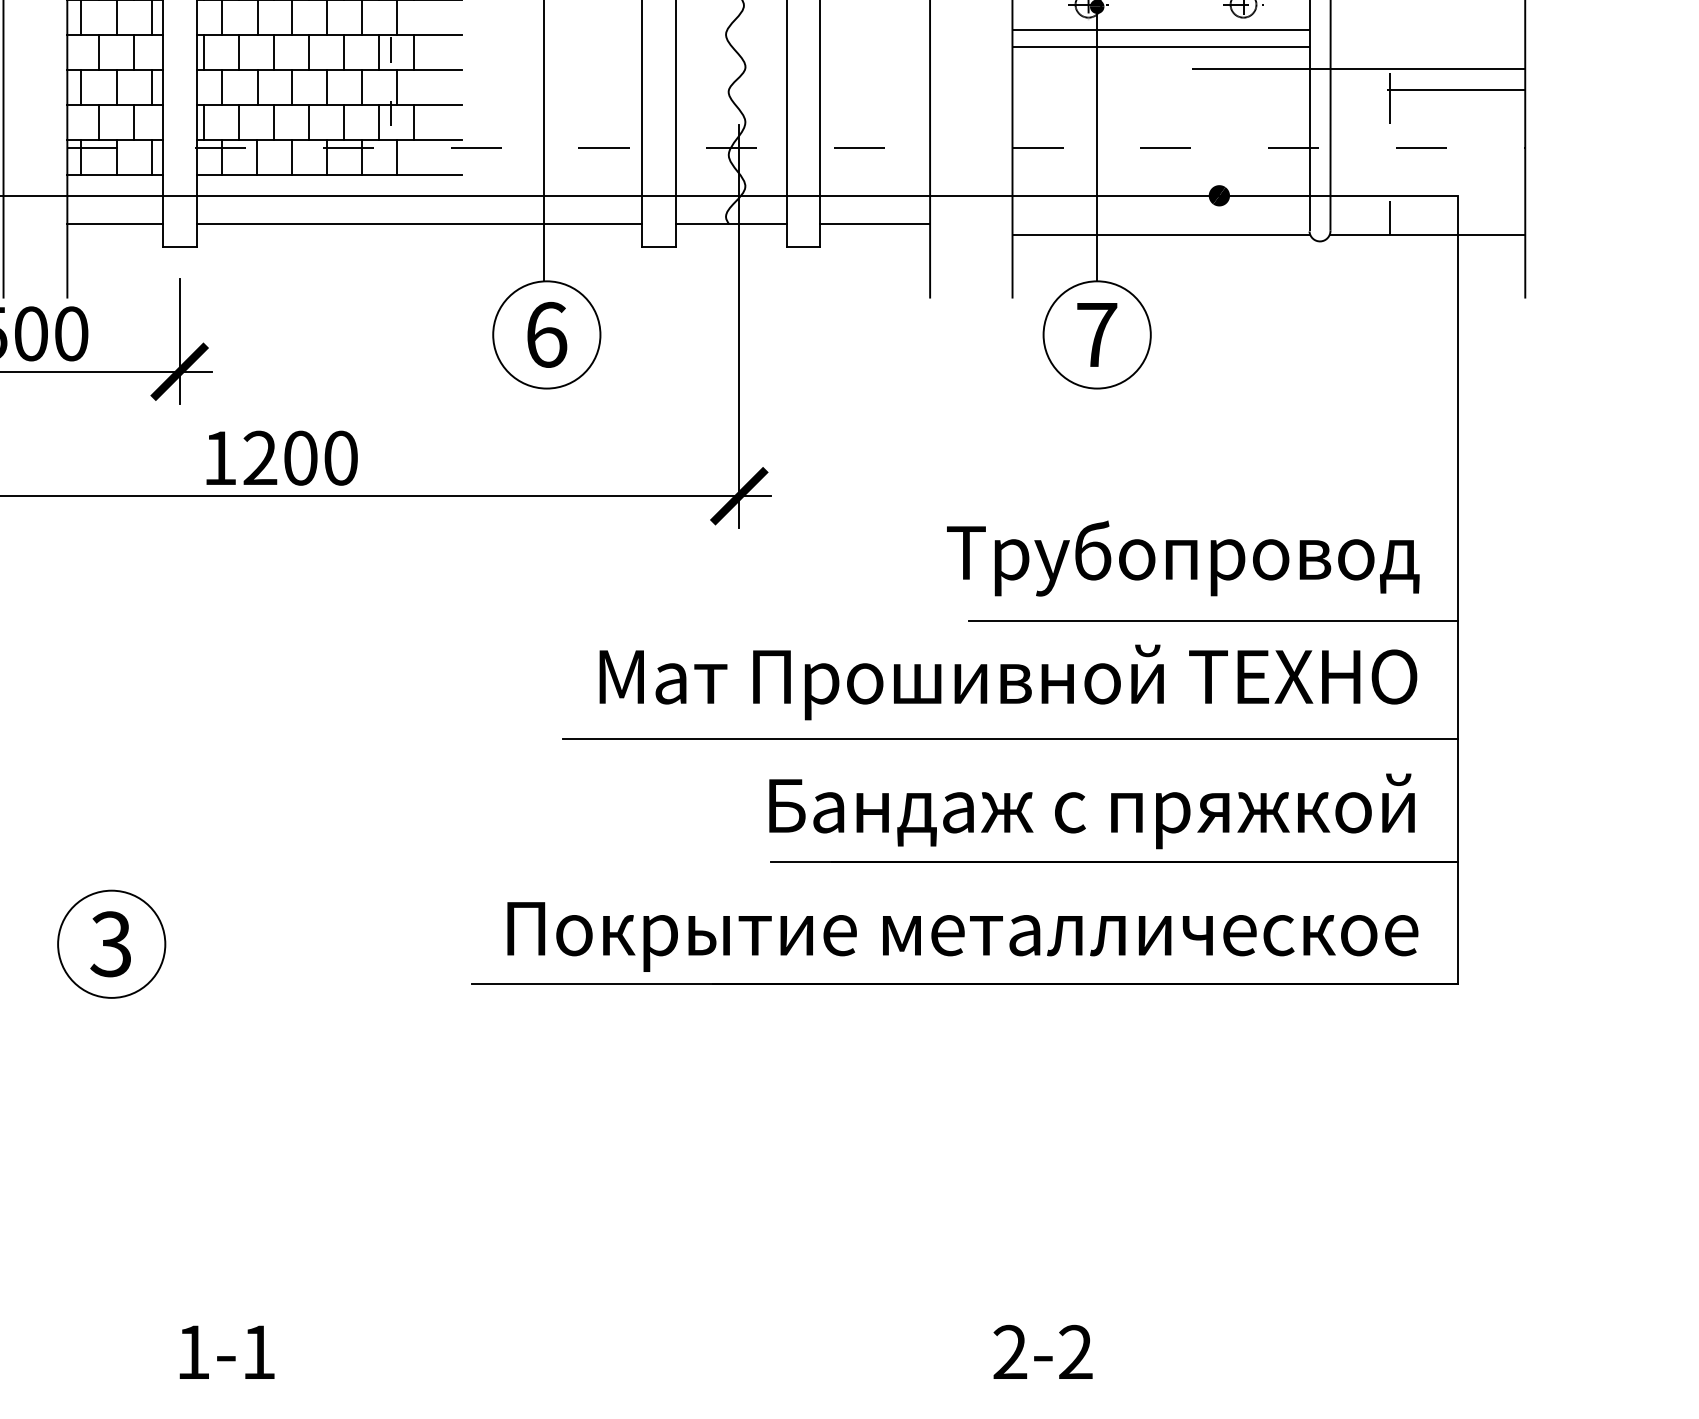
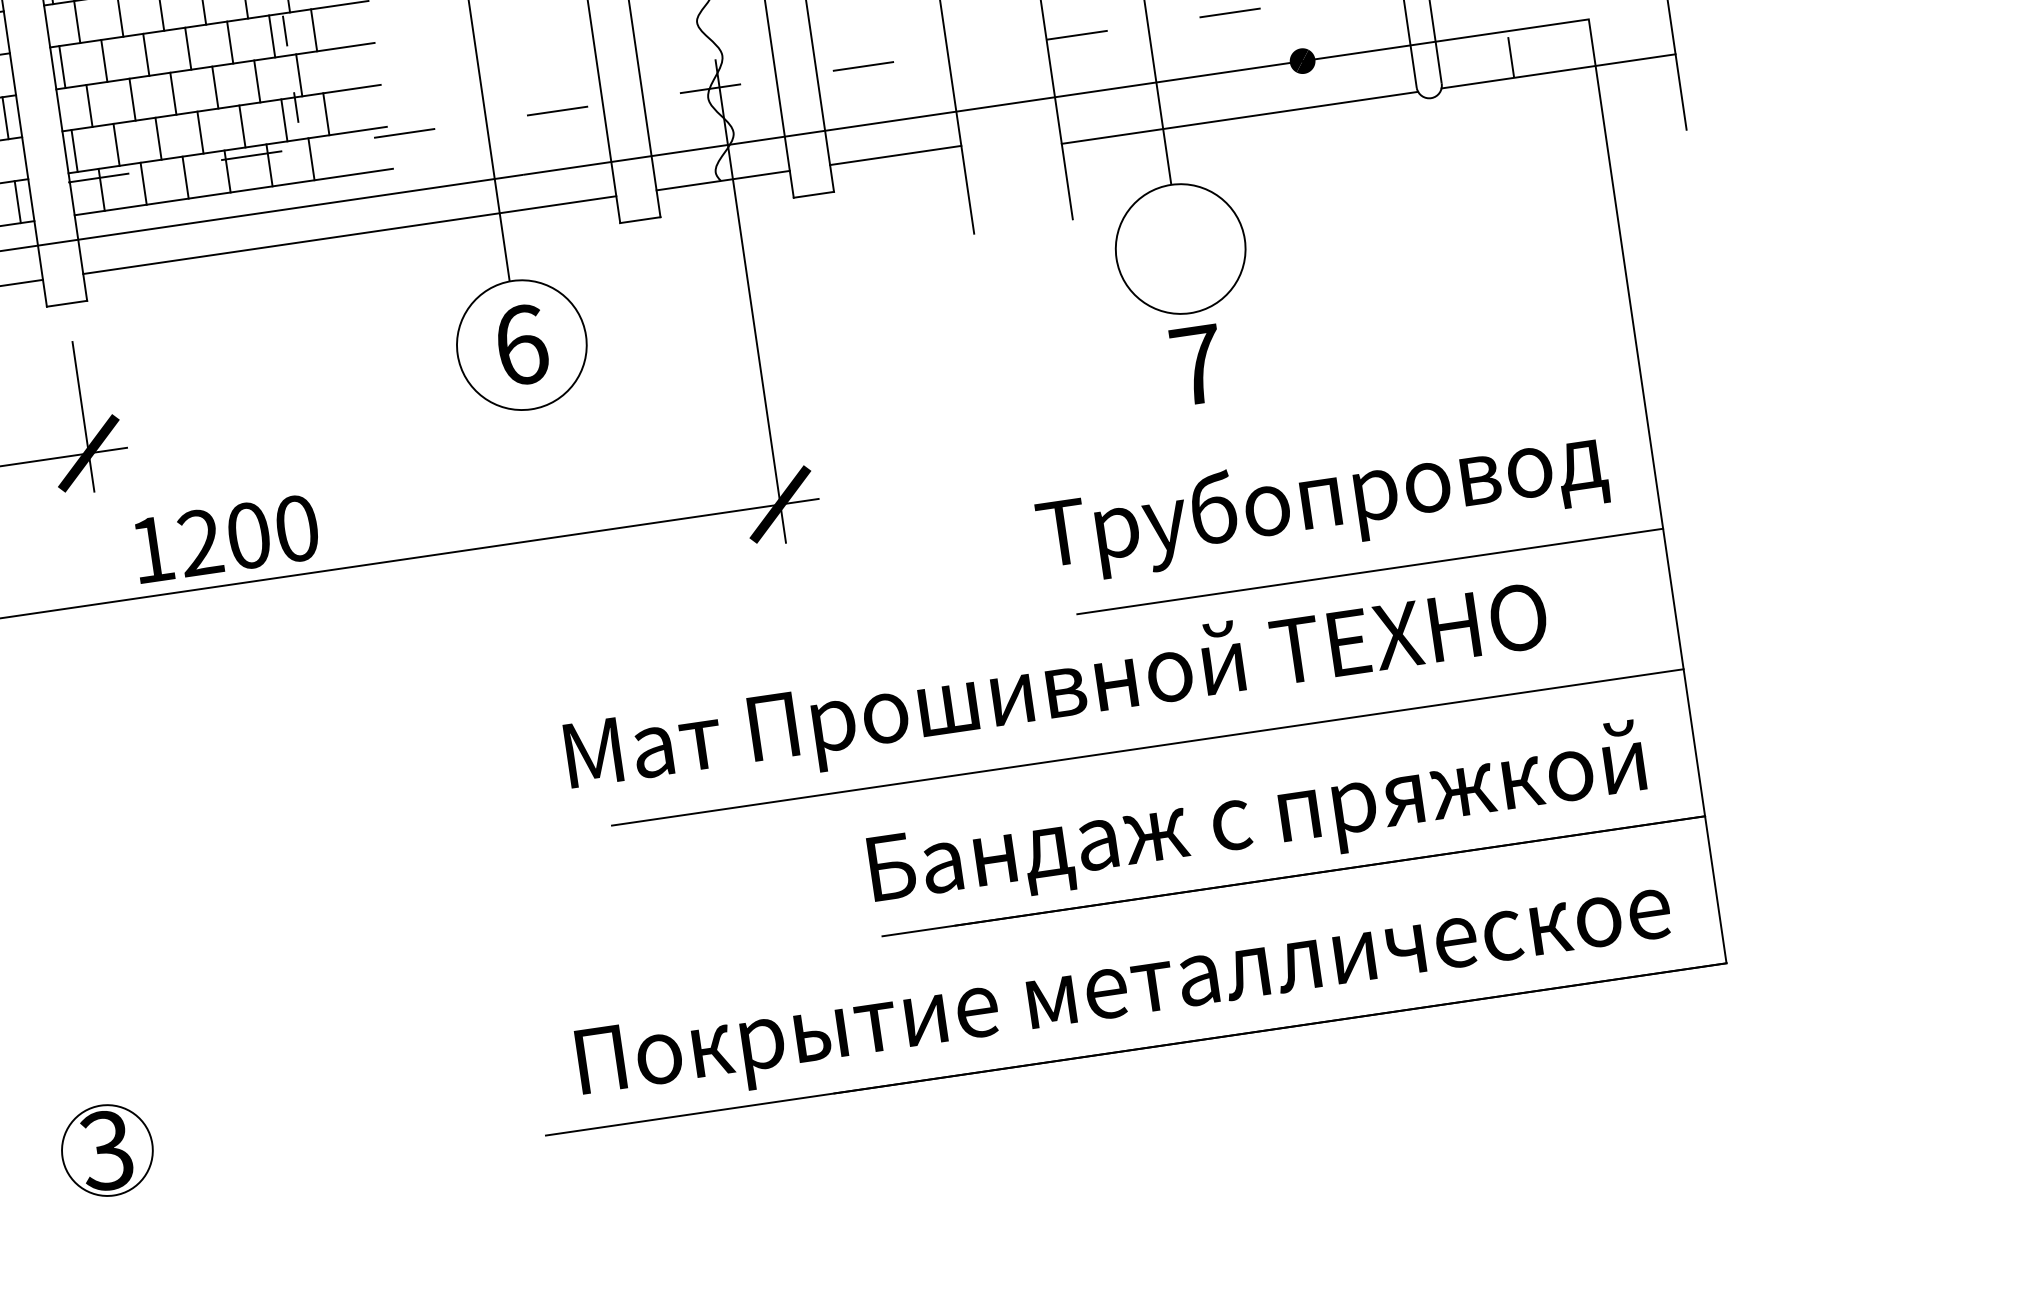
text: (1097, 334) -> (1197, 364), moved
text: (1008, 682) -> (1057, 691), moved
circle: (111, 943) -> (107, 1149), size x0.7

